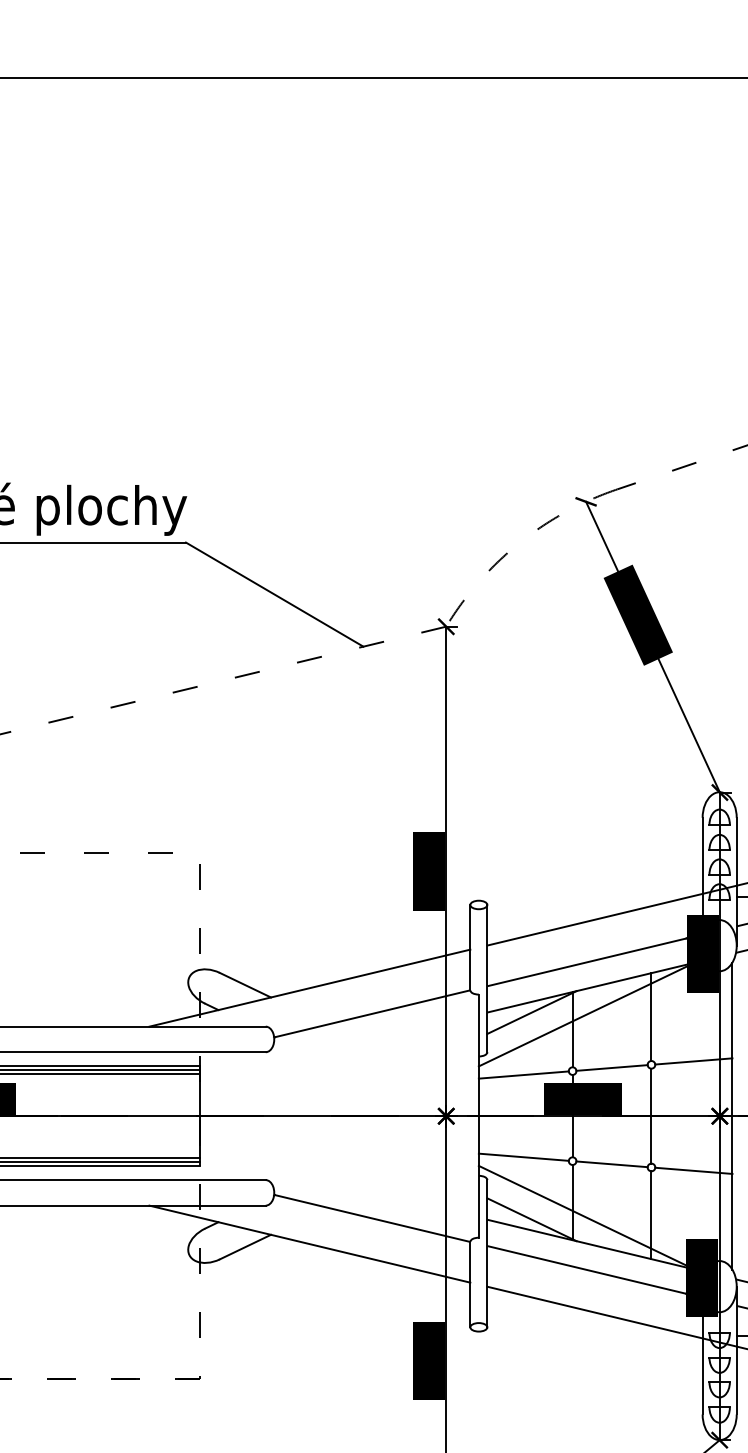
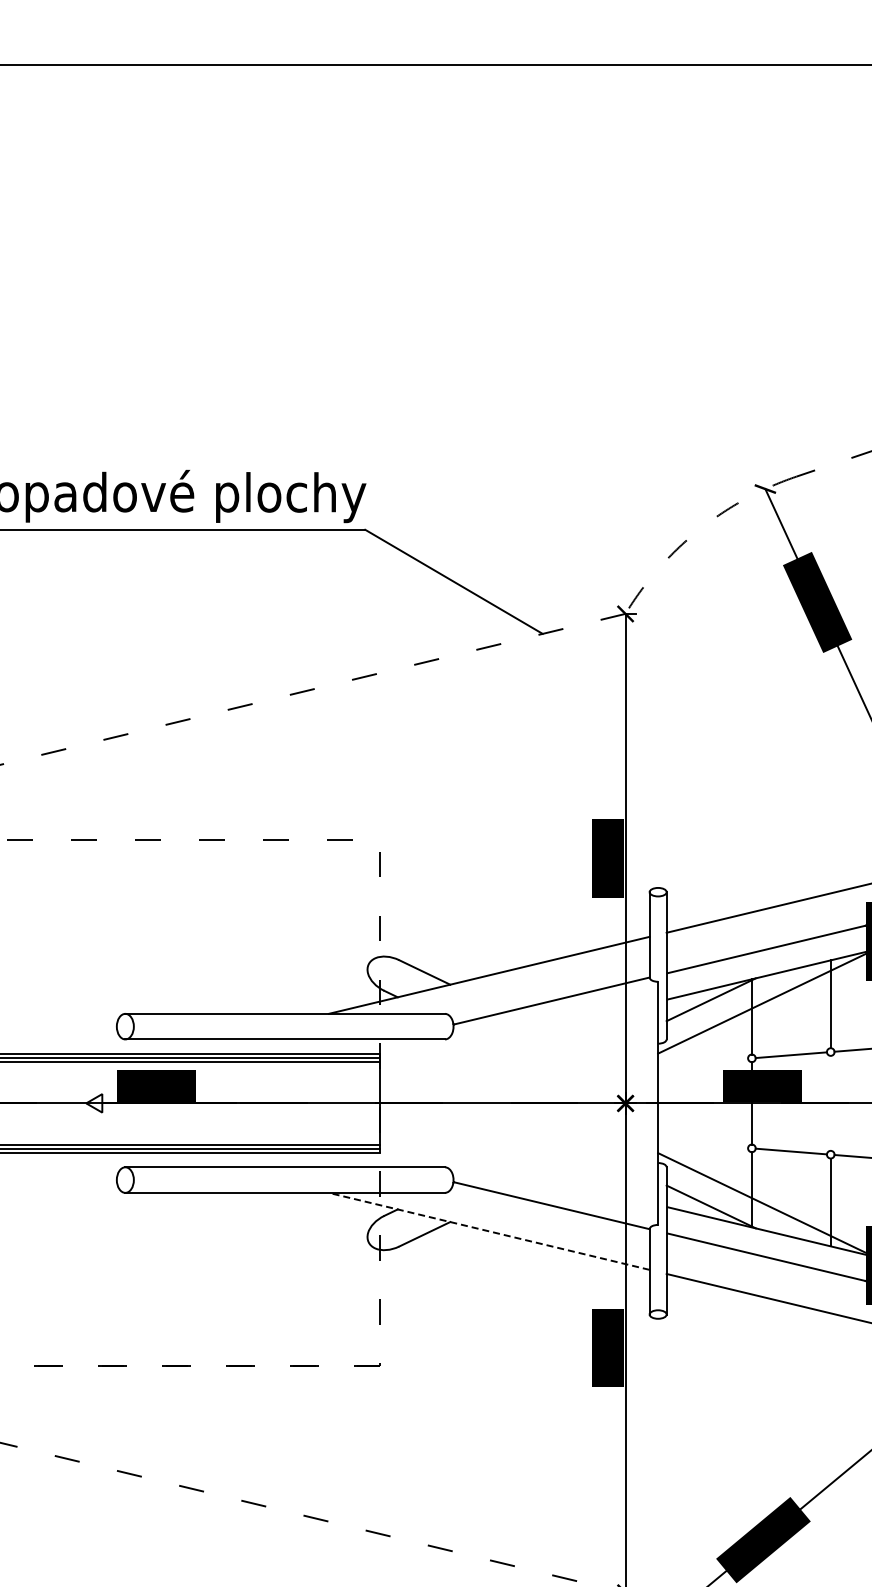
line: (524, 1074) -> (703, 1061), removed
line: (651, 1115) -> (830, 1102), removed
line: (524, 1157) -> (703, 1144), removed
line: (310, 1244) -> (489, 1231), solid -> dashed

